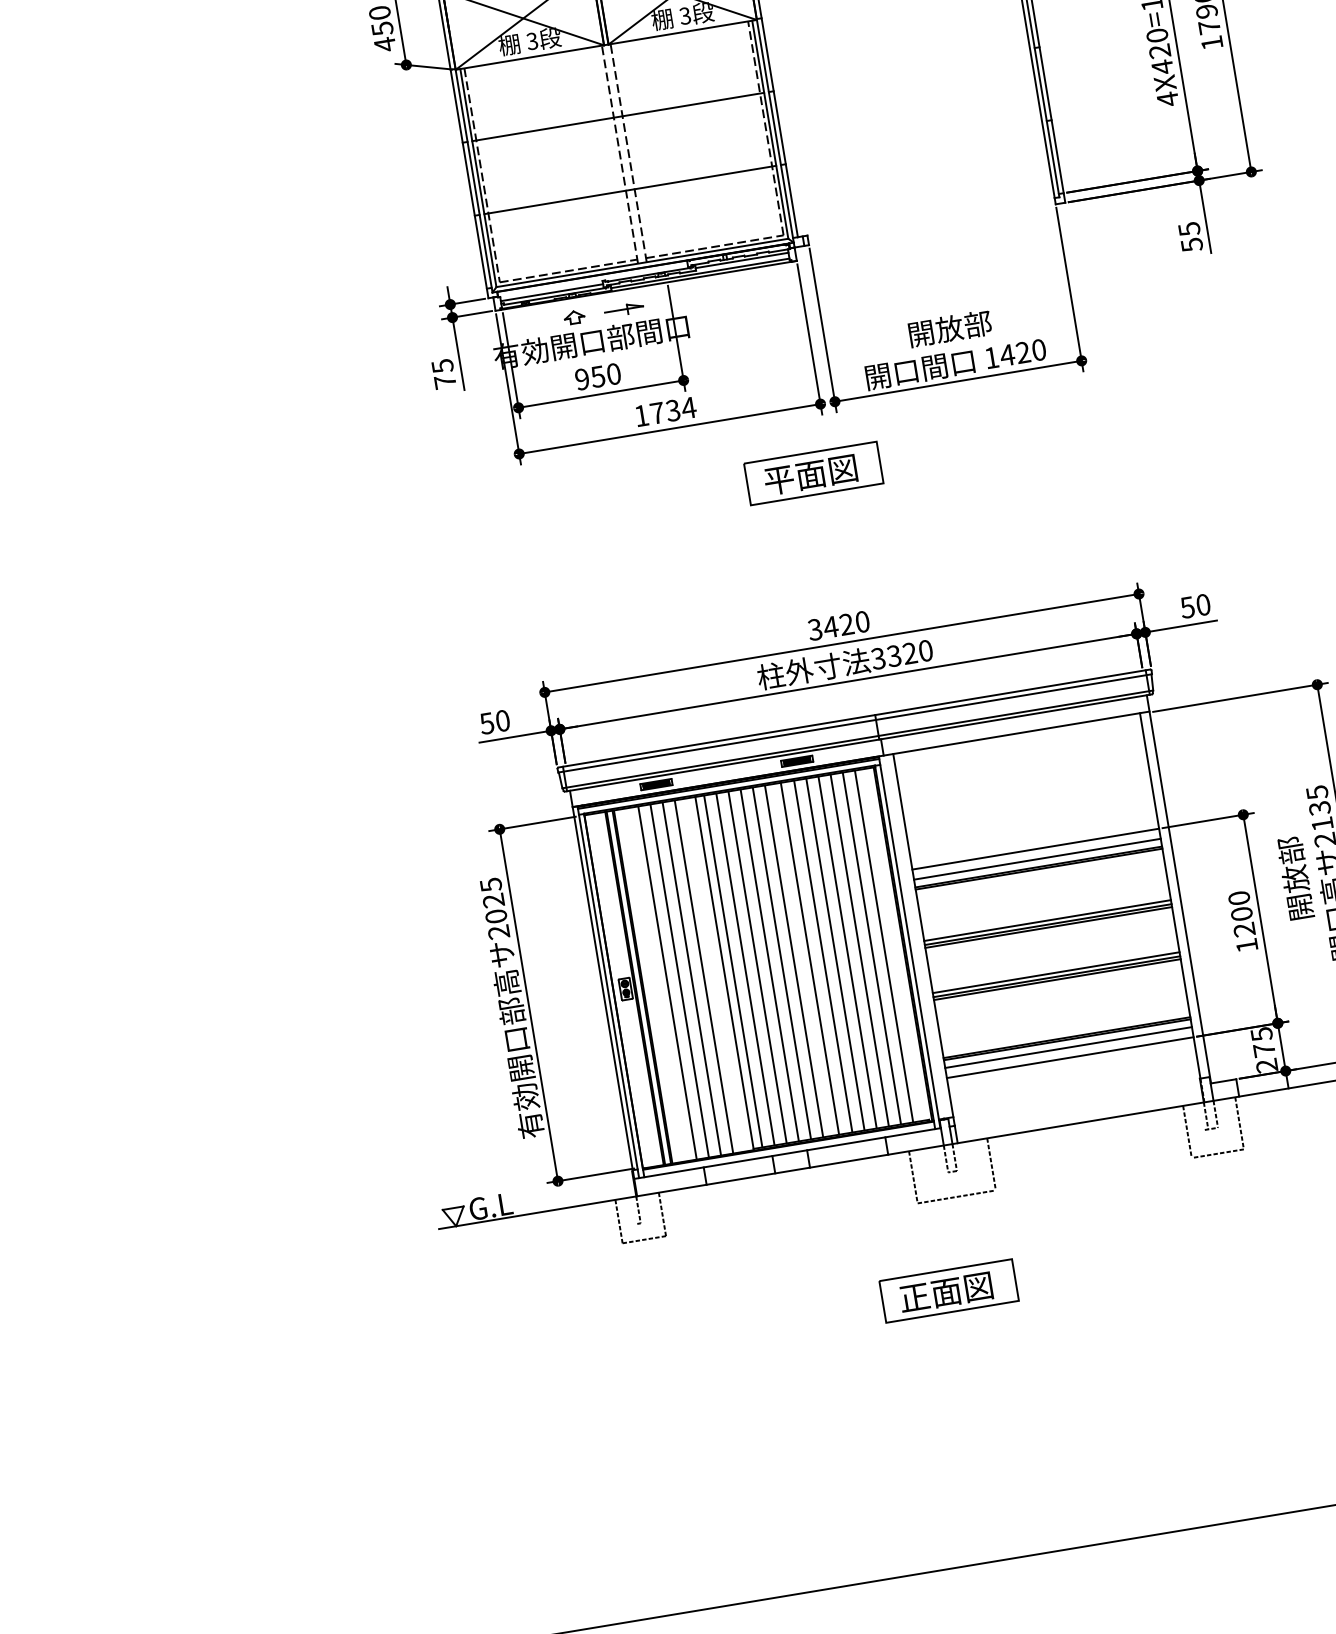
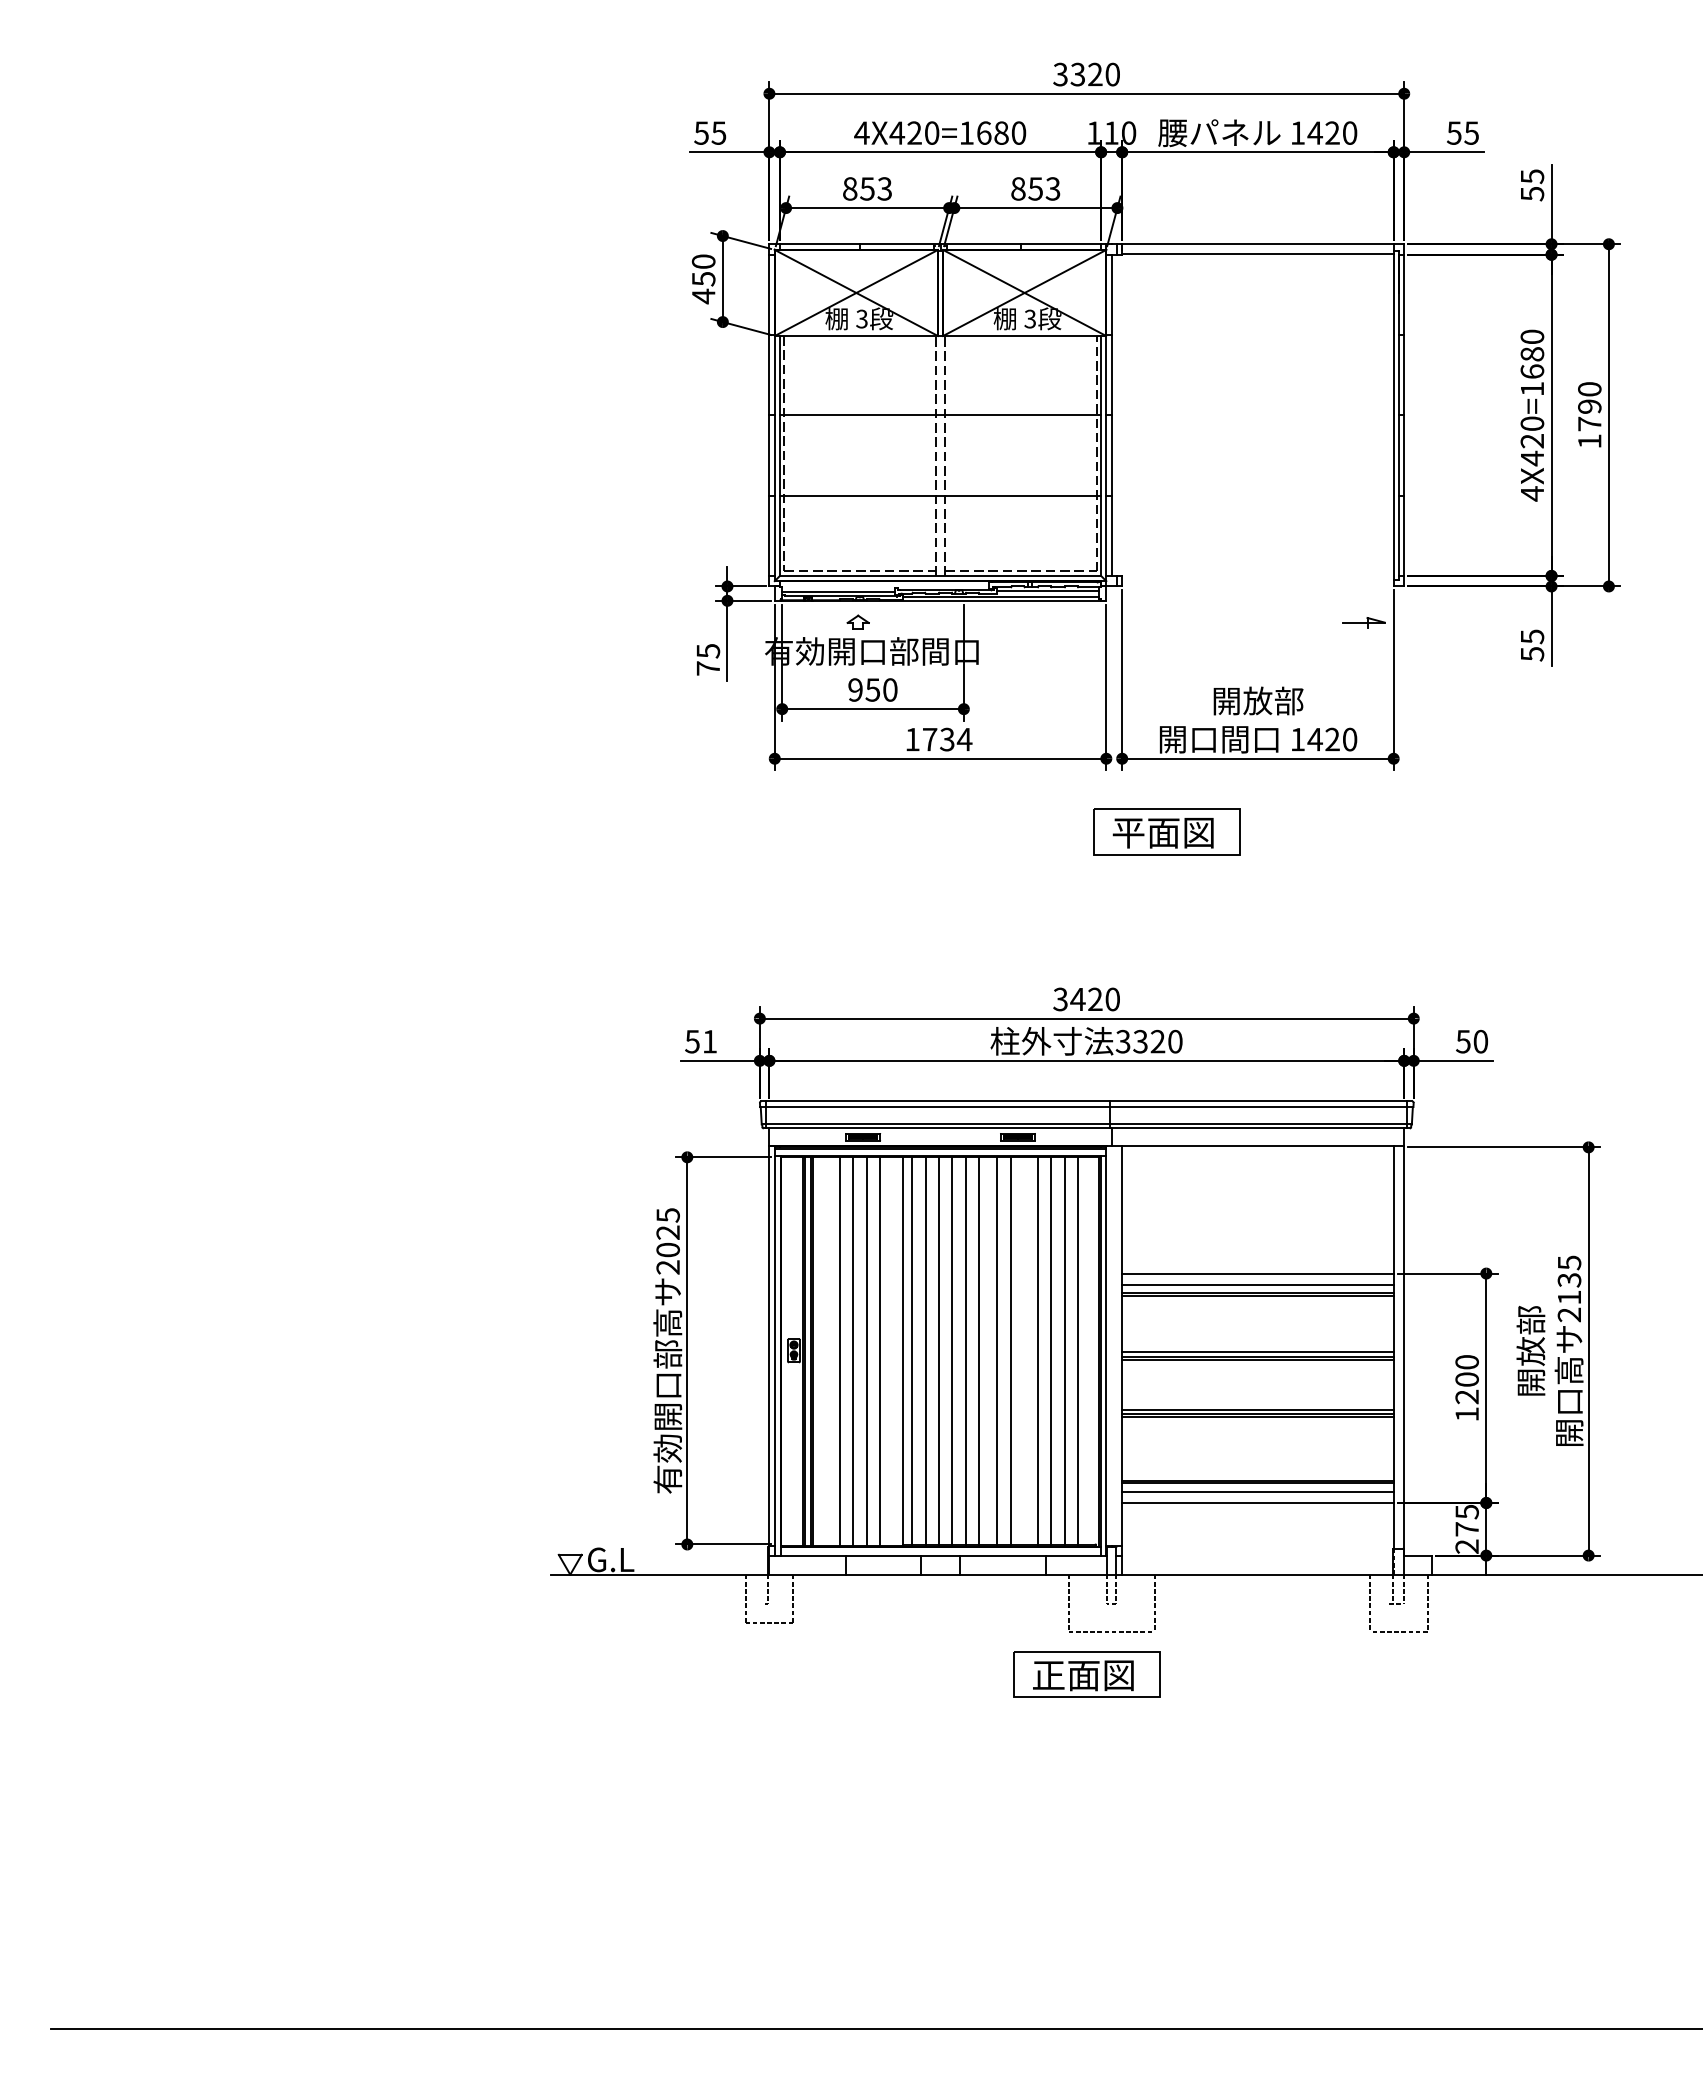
part: (623, 309) -> (1363, 622), moved
part: (813, 473) -> (1166, 831), moved
text: (503, 720) -> (710, 1041), 50 -> 51
line: (835, 954) -> (1024, 1350), removed
part: (948, 1291) -> (1086, 1674), moved

